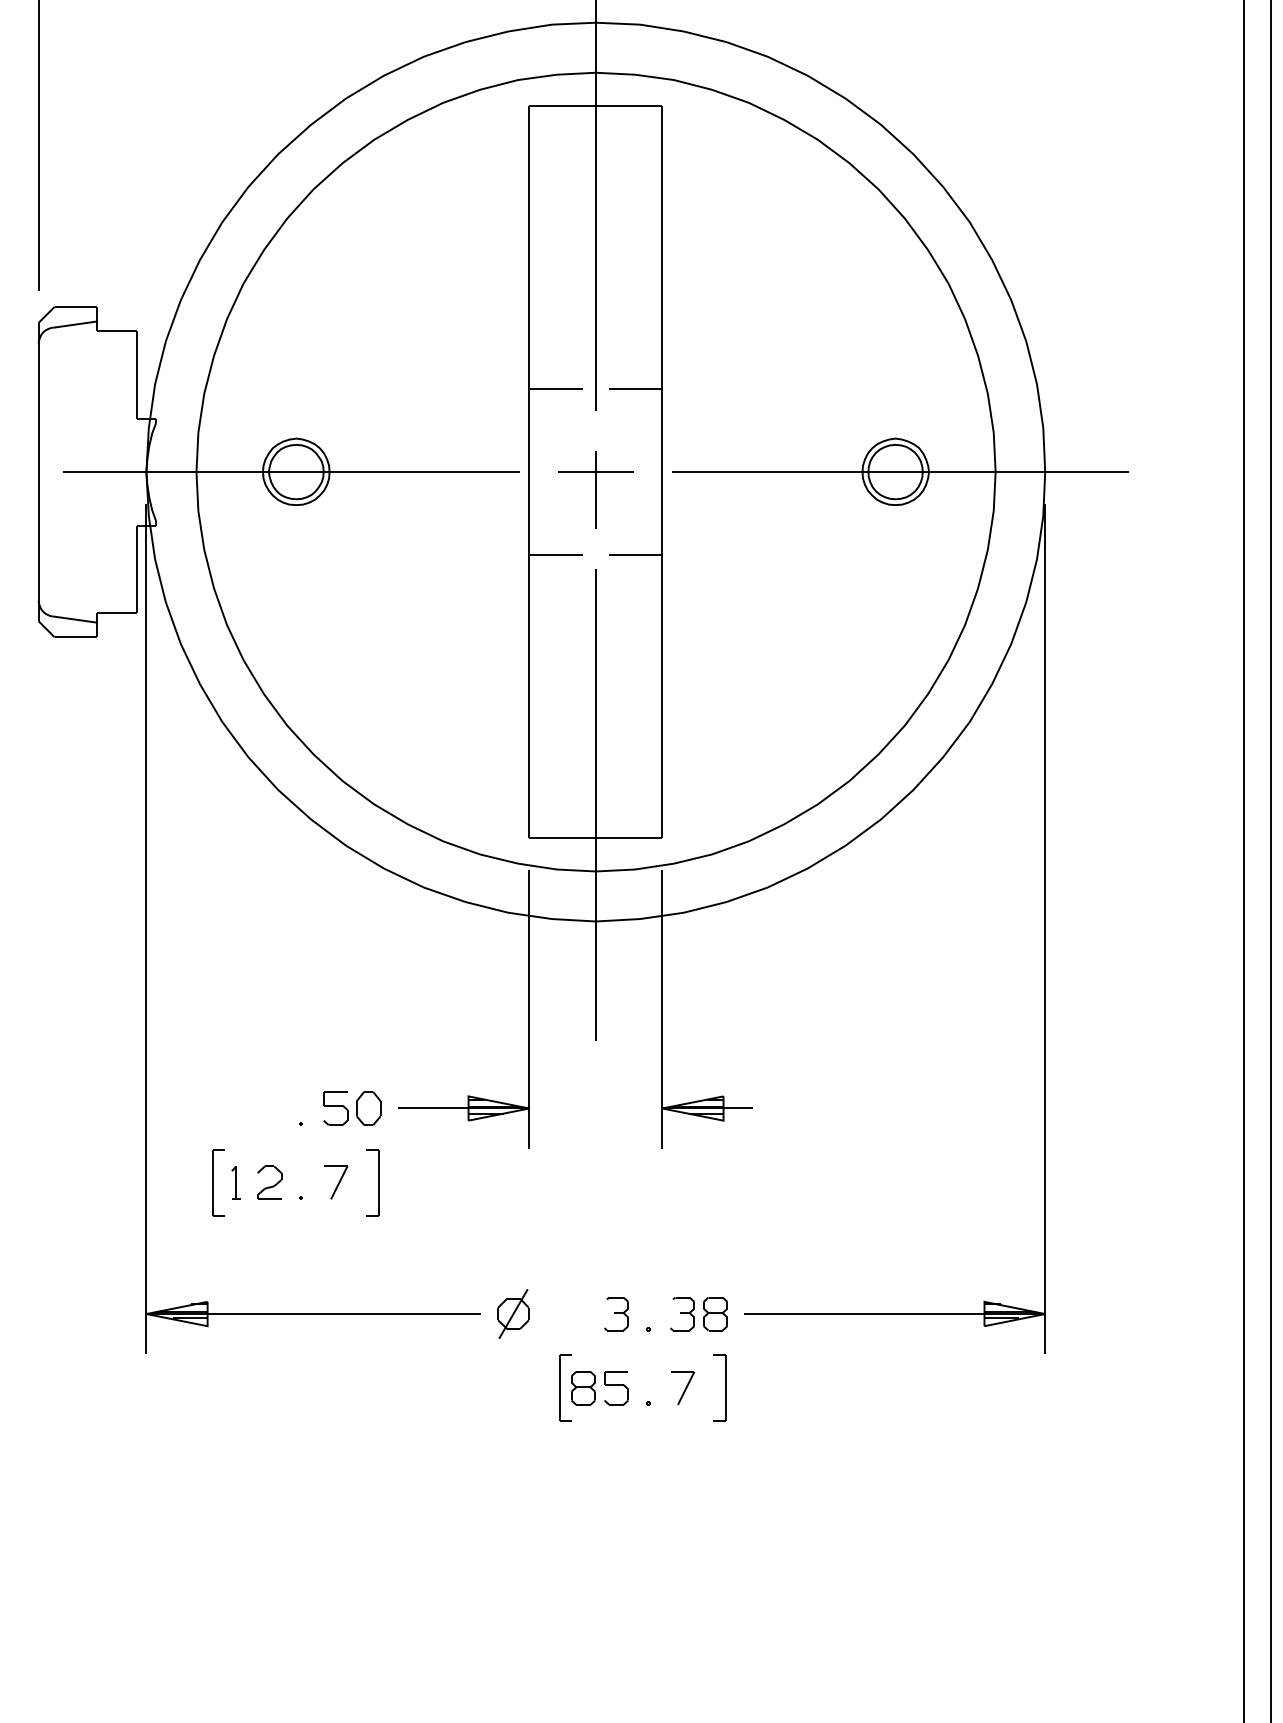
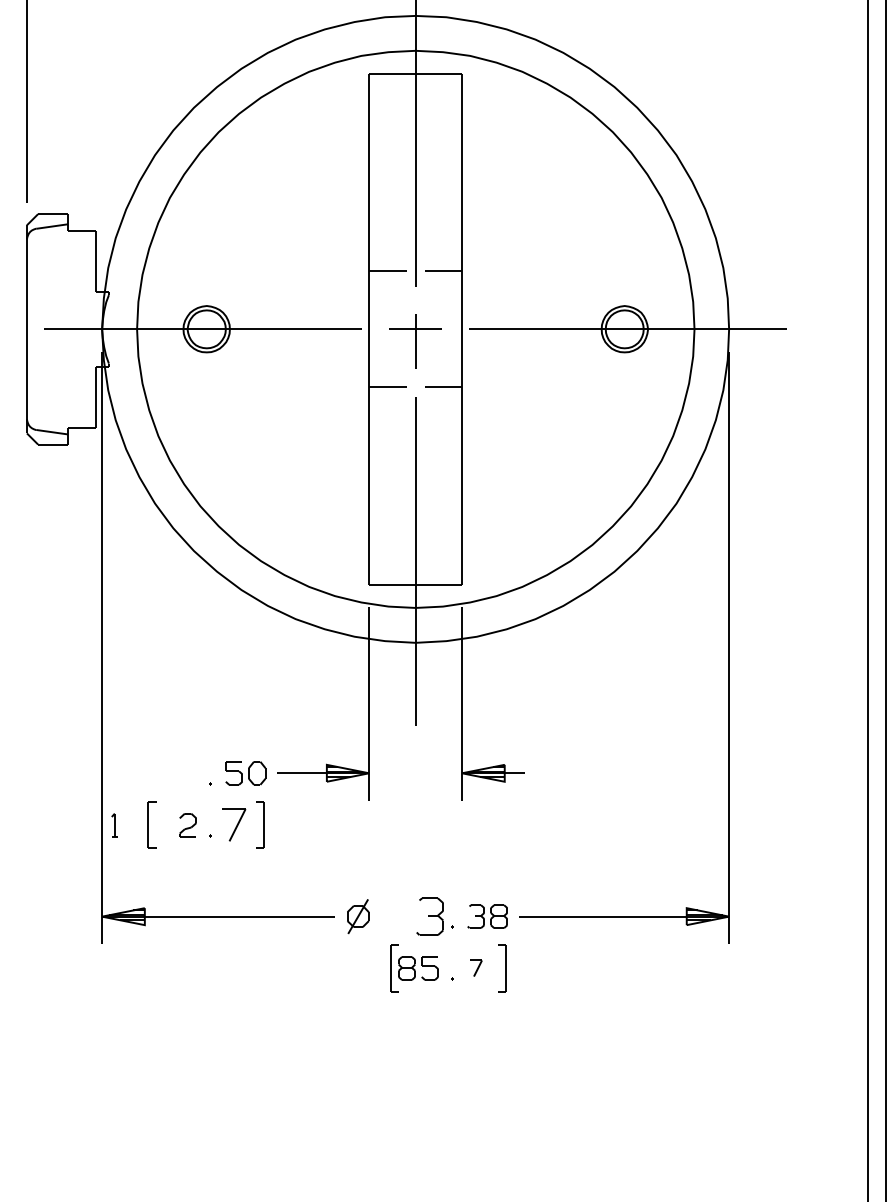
part: (336, 1181) -> (234, 824), size x1.4
part: (235, 1183) -> (114, 825), moved
part: (615, 1313) -> (429, 916), size x1.6
part: (683, 1388) -> (476, 968), size x0.7

